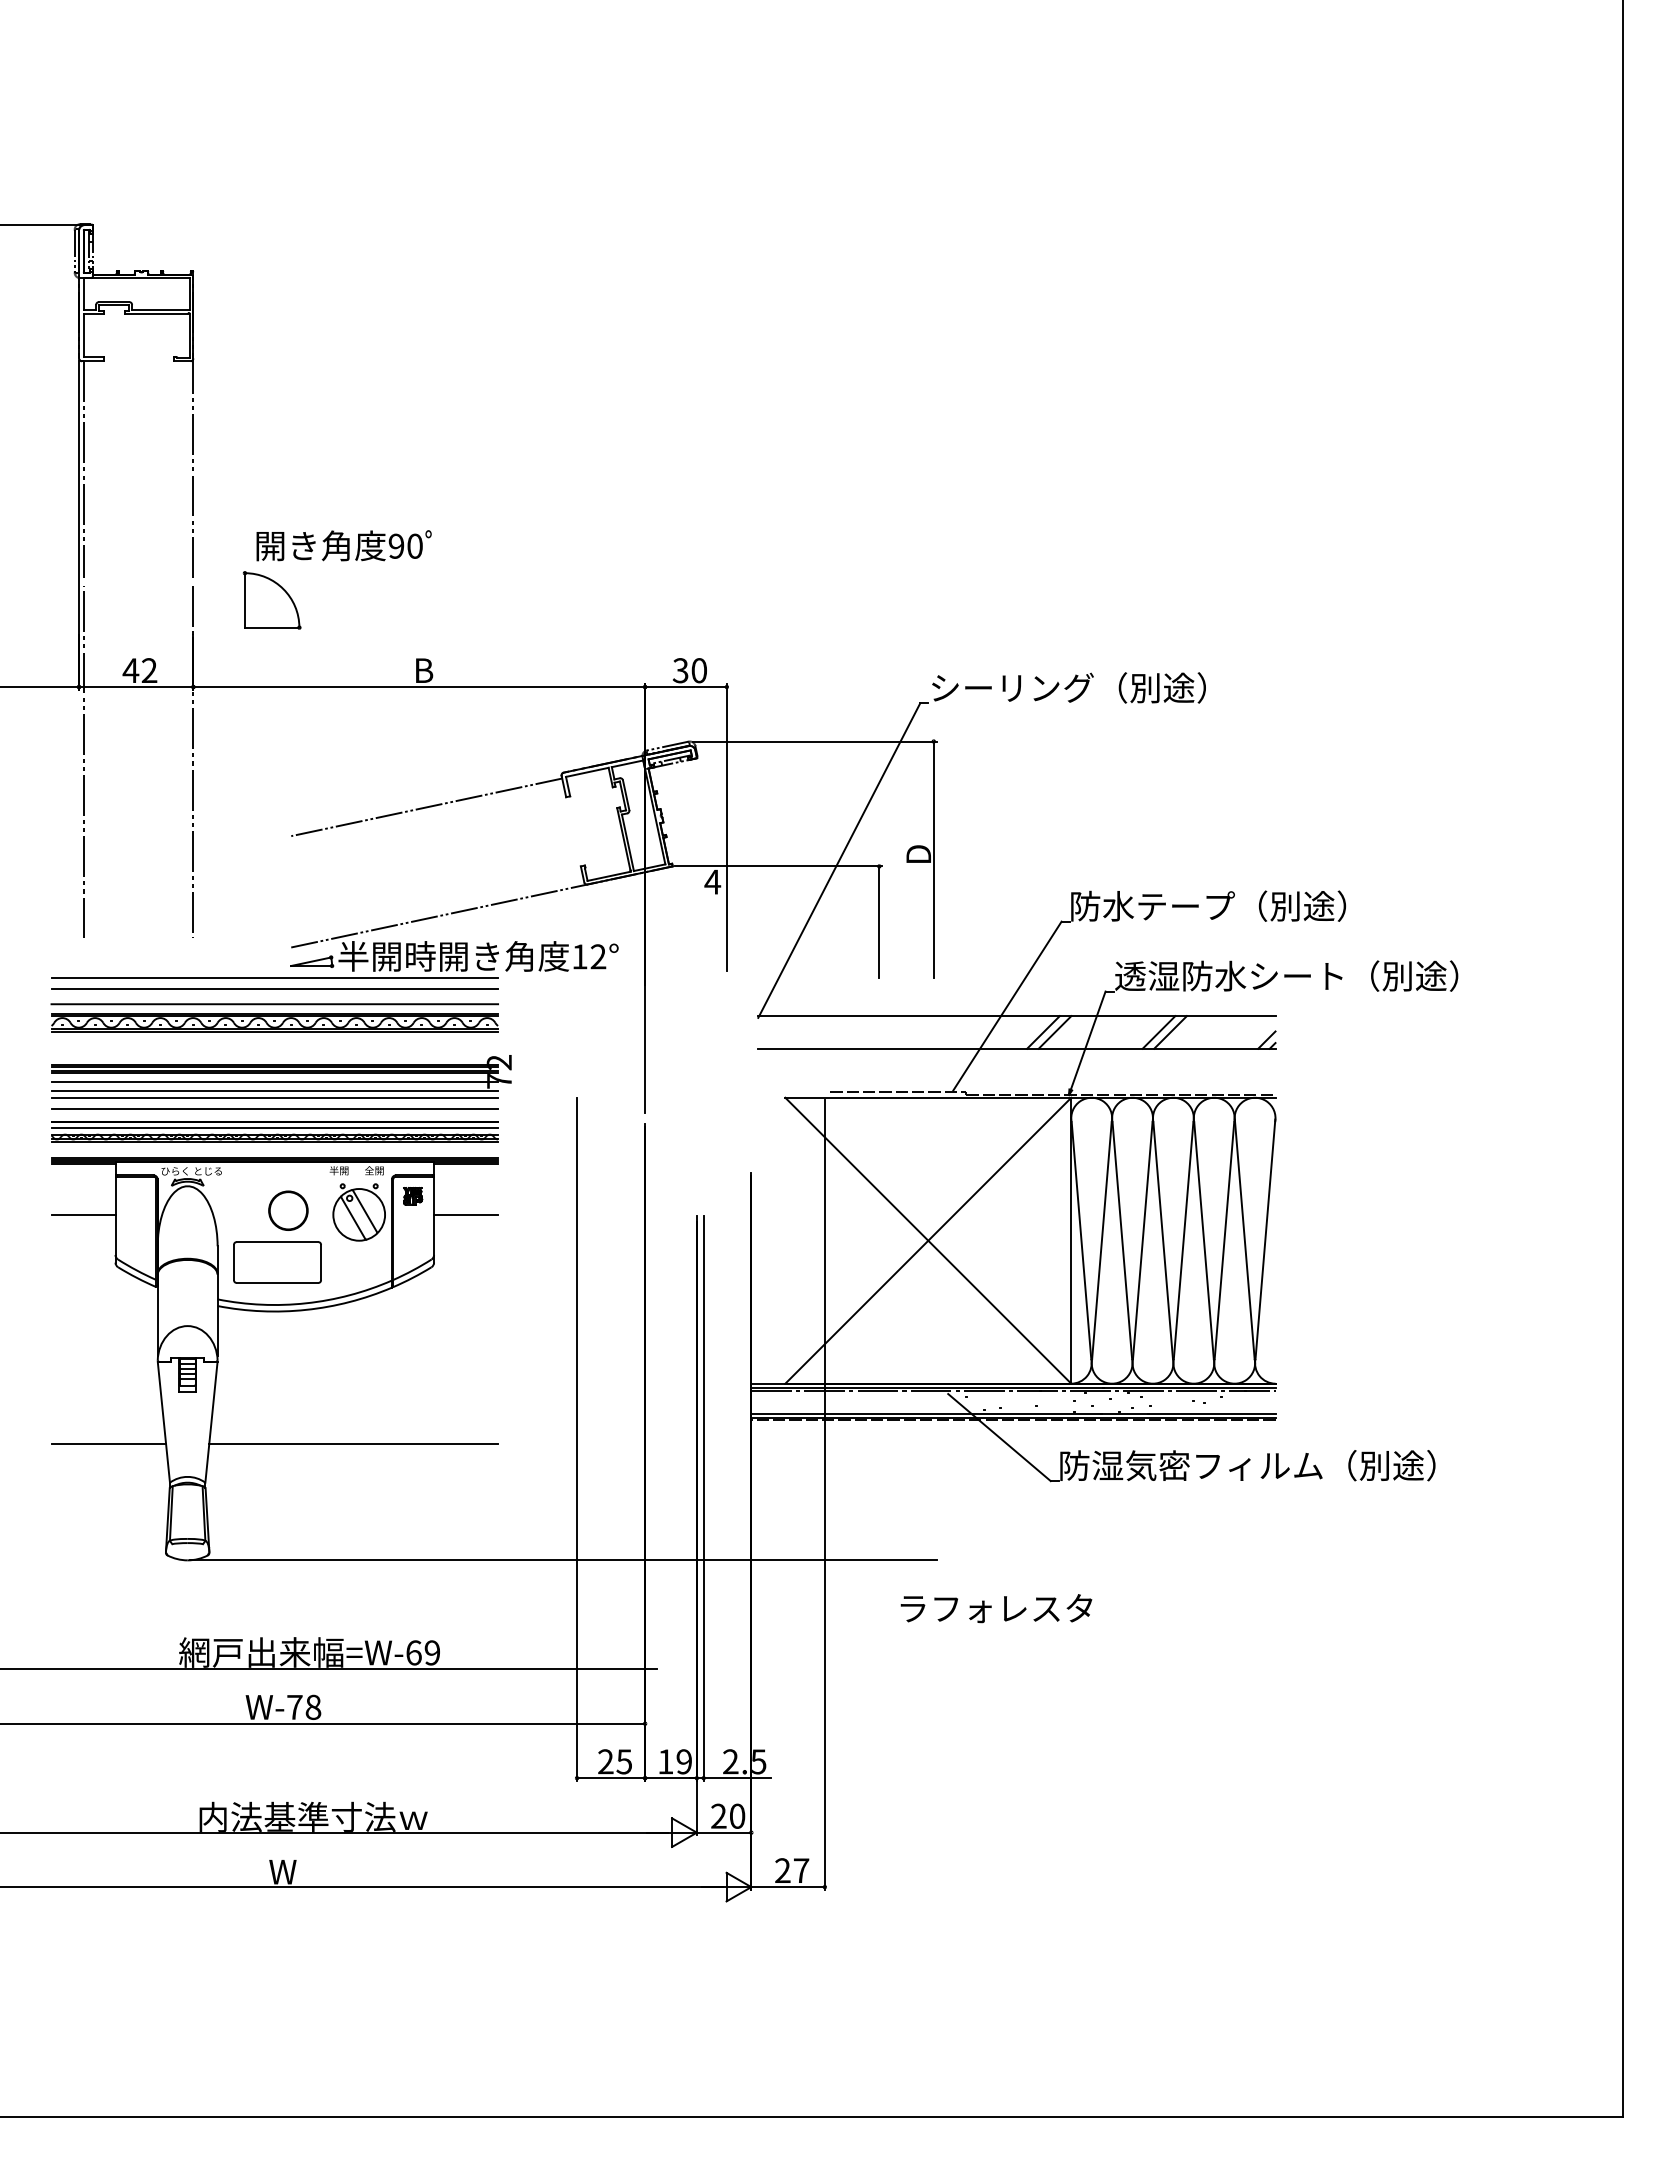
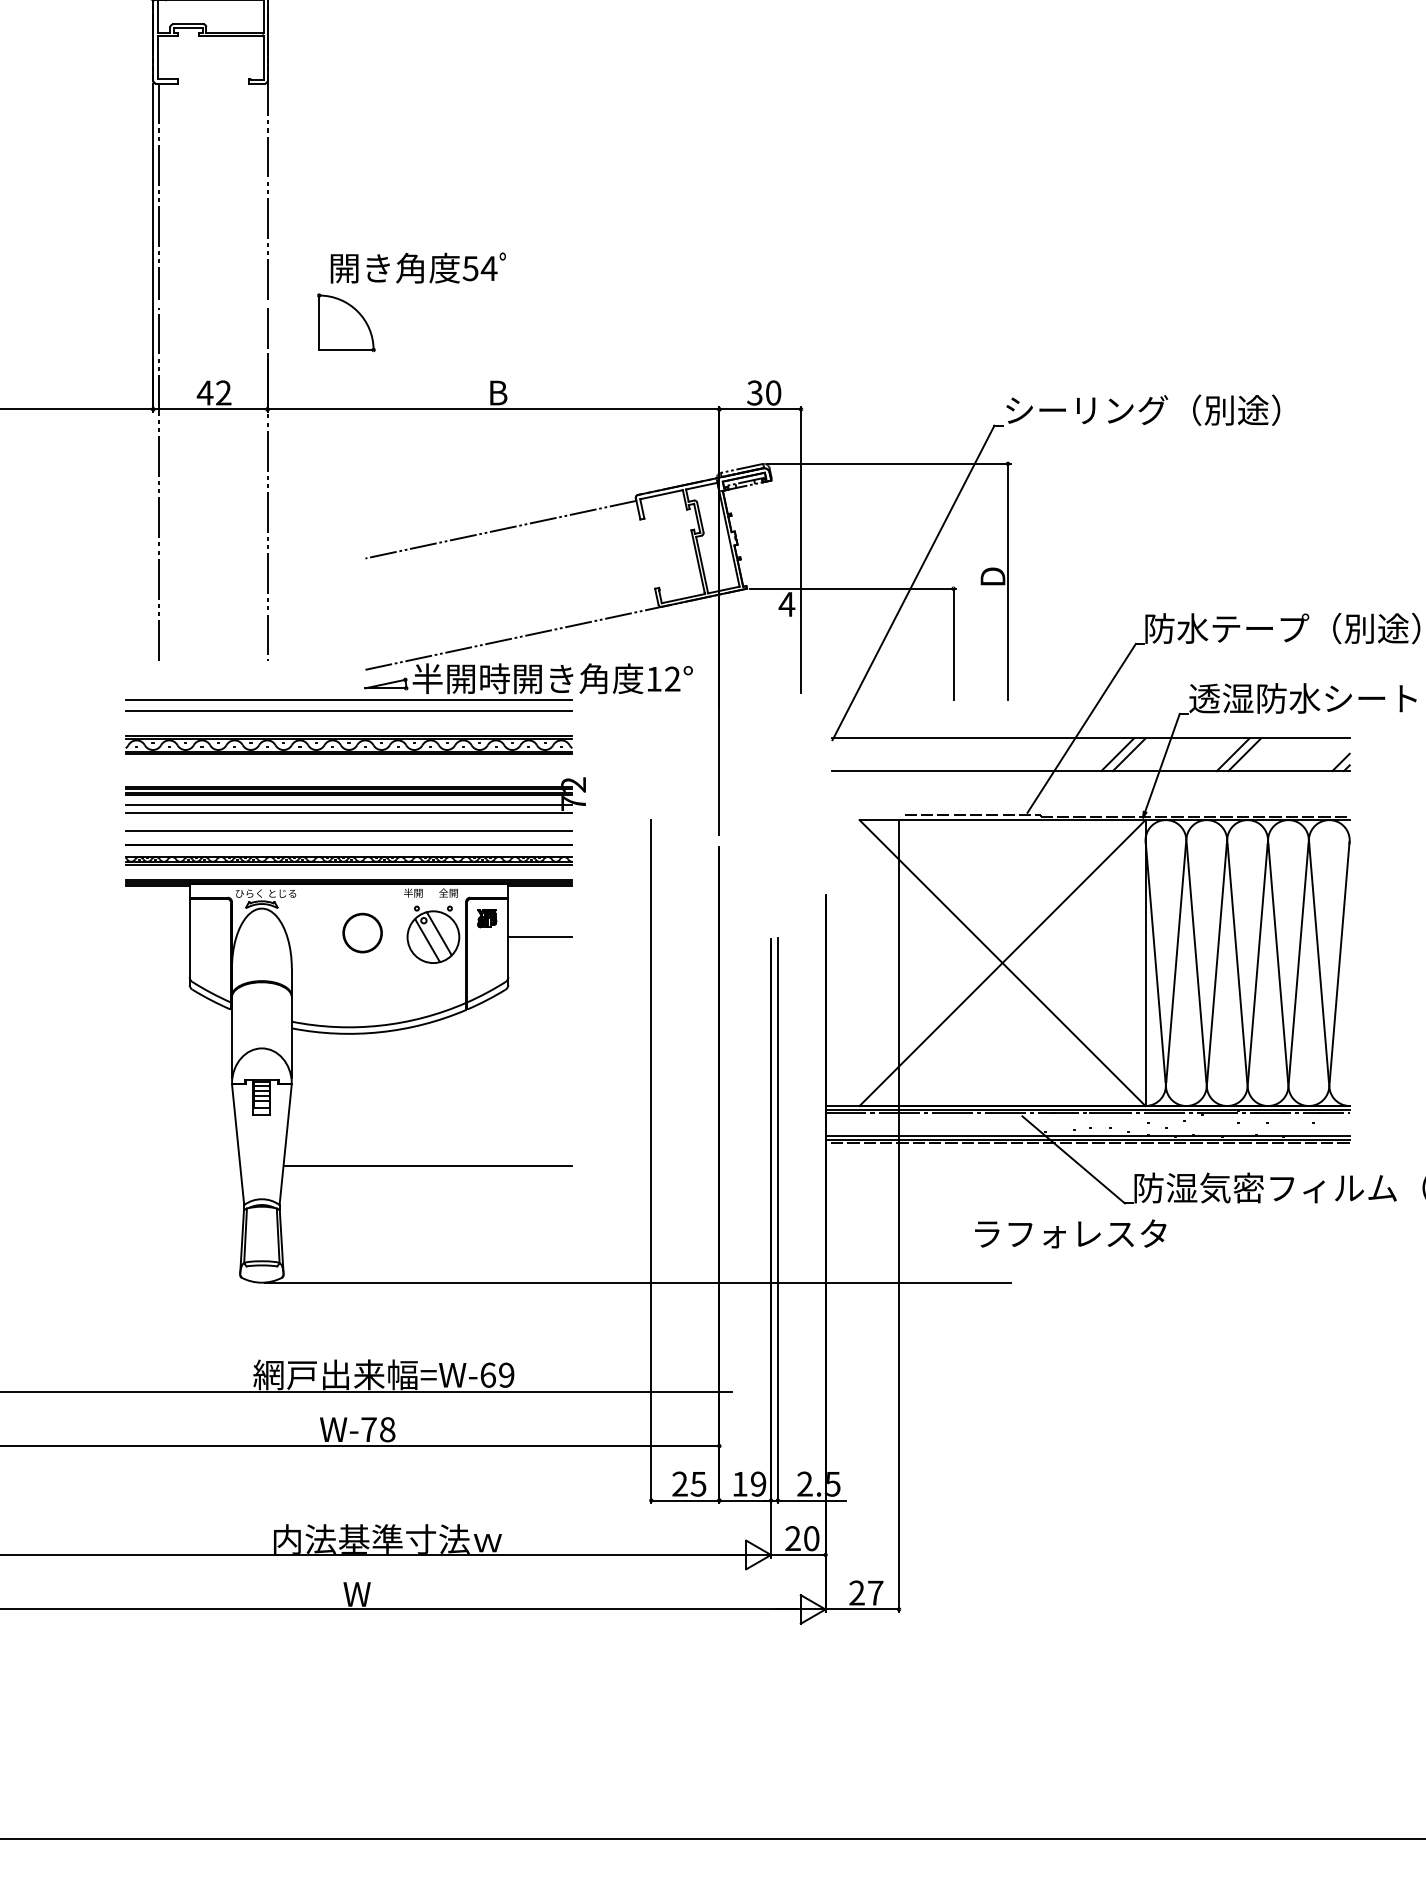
text: (405, 545) -> (479, 267), 90 -> 54
line: (274, 1004) -> (348, 726), removed
line: (274, 1097) -> (348, 819), removed
line: (274, 1127) -> (348, 849), removed
line: (83, 1214) -> (157, 936), removed
part: (277, 1262) -> (351, 984), removed
line: (108, 1443) -> (182, 1165), removed
text: (996, 1608) -> (1070, 1233), moved

